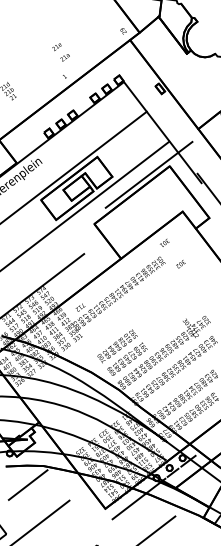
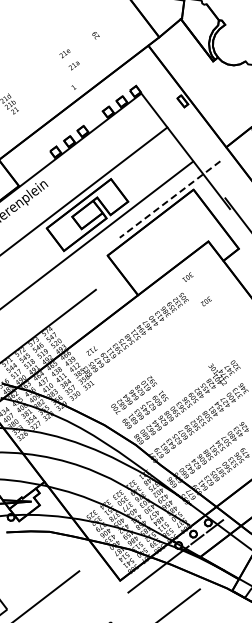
text: (123, 31) -> (95, 35), moved
line: (149, 174) -> (170, 199), solid -> dashed
line: (28, 485) -> (32, 553), removed

